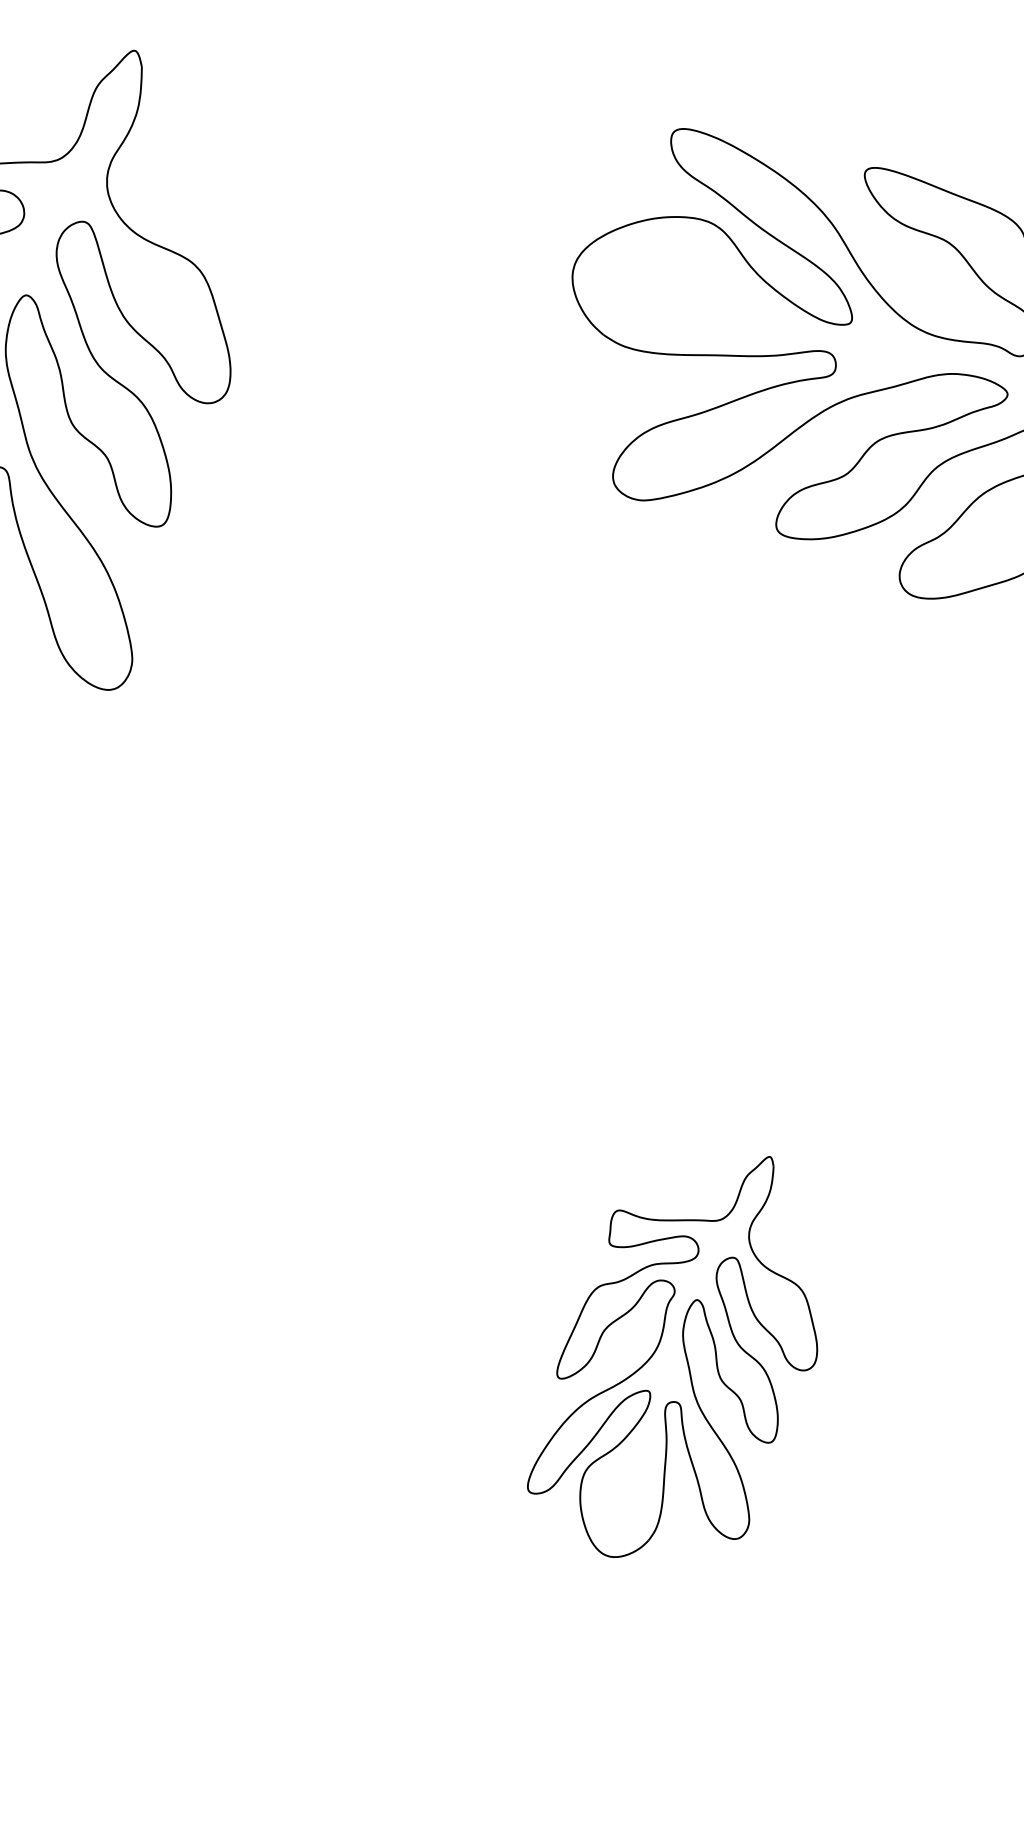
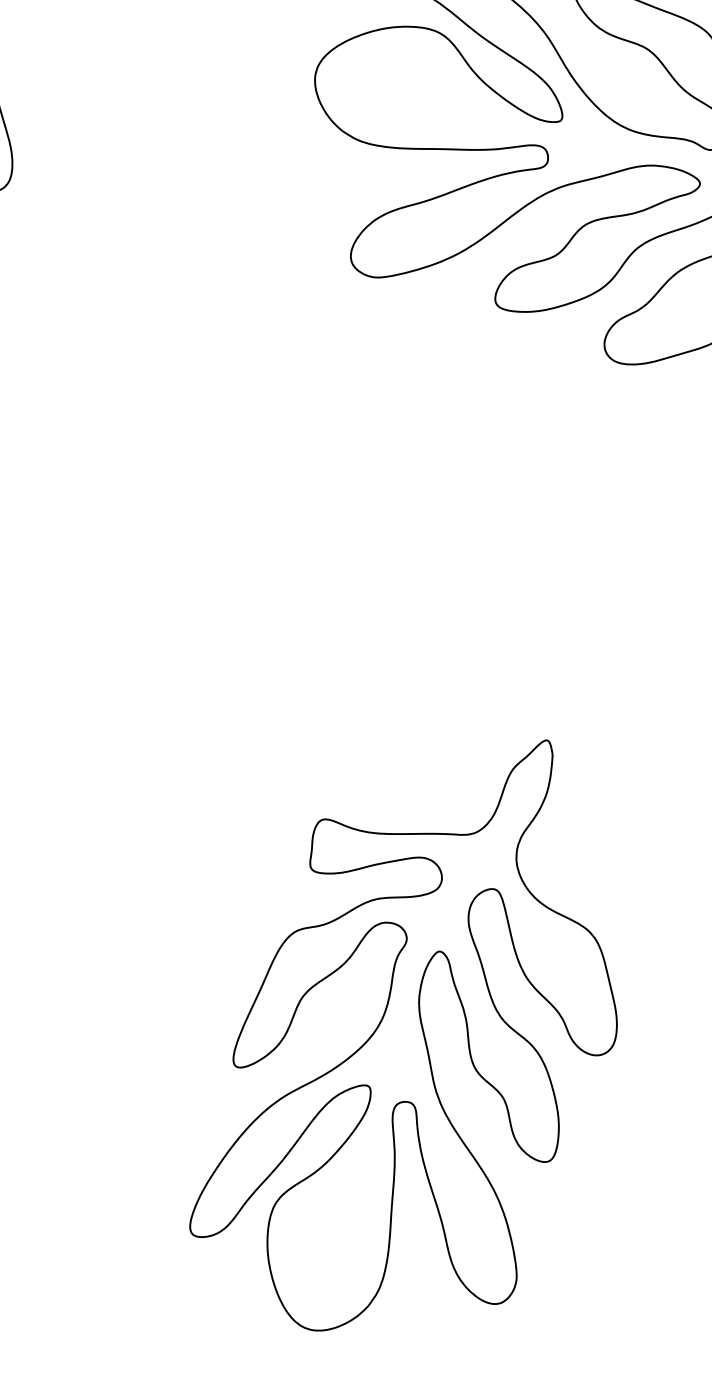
part: (672, 1356) -> (403, 1035), size x1.67

